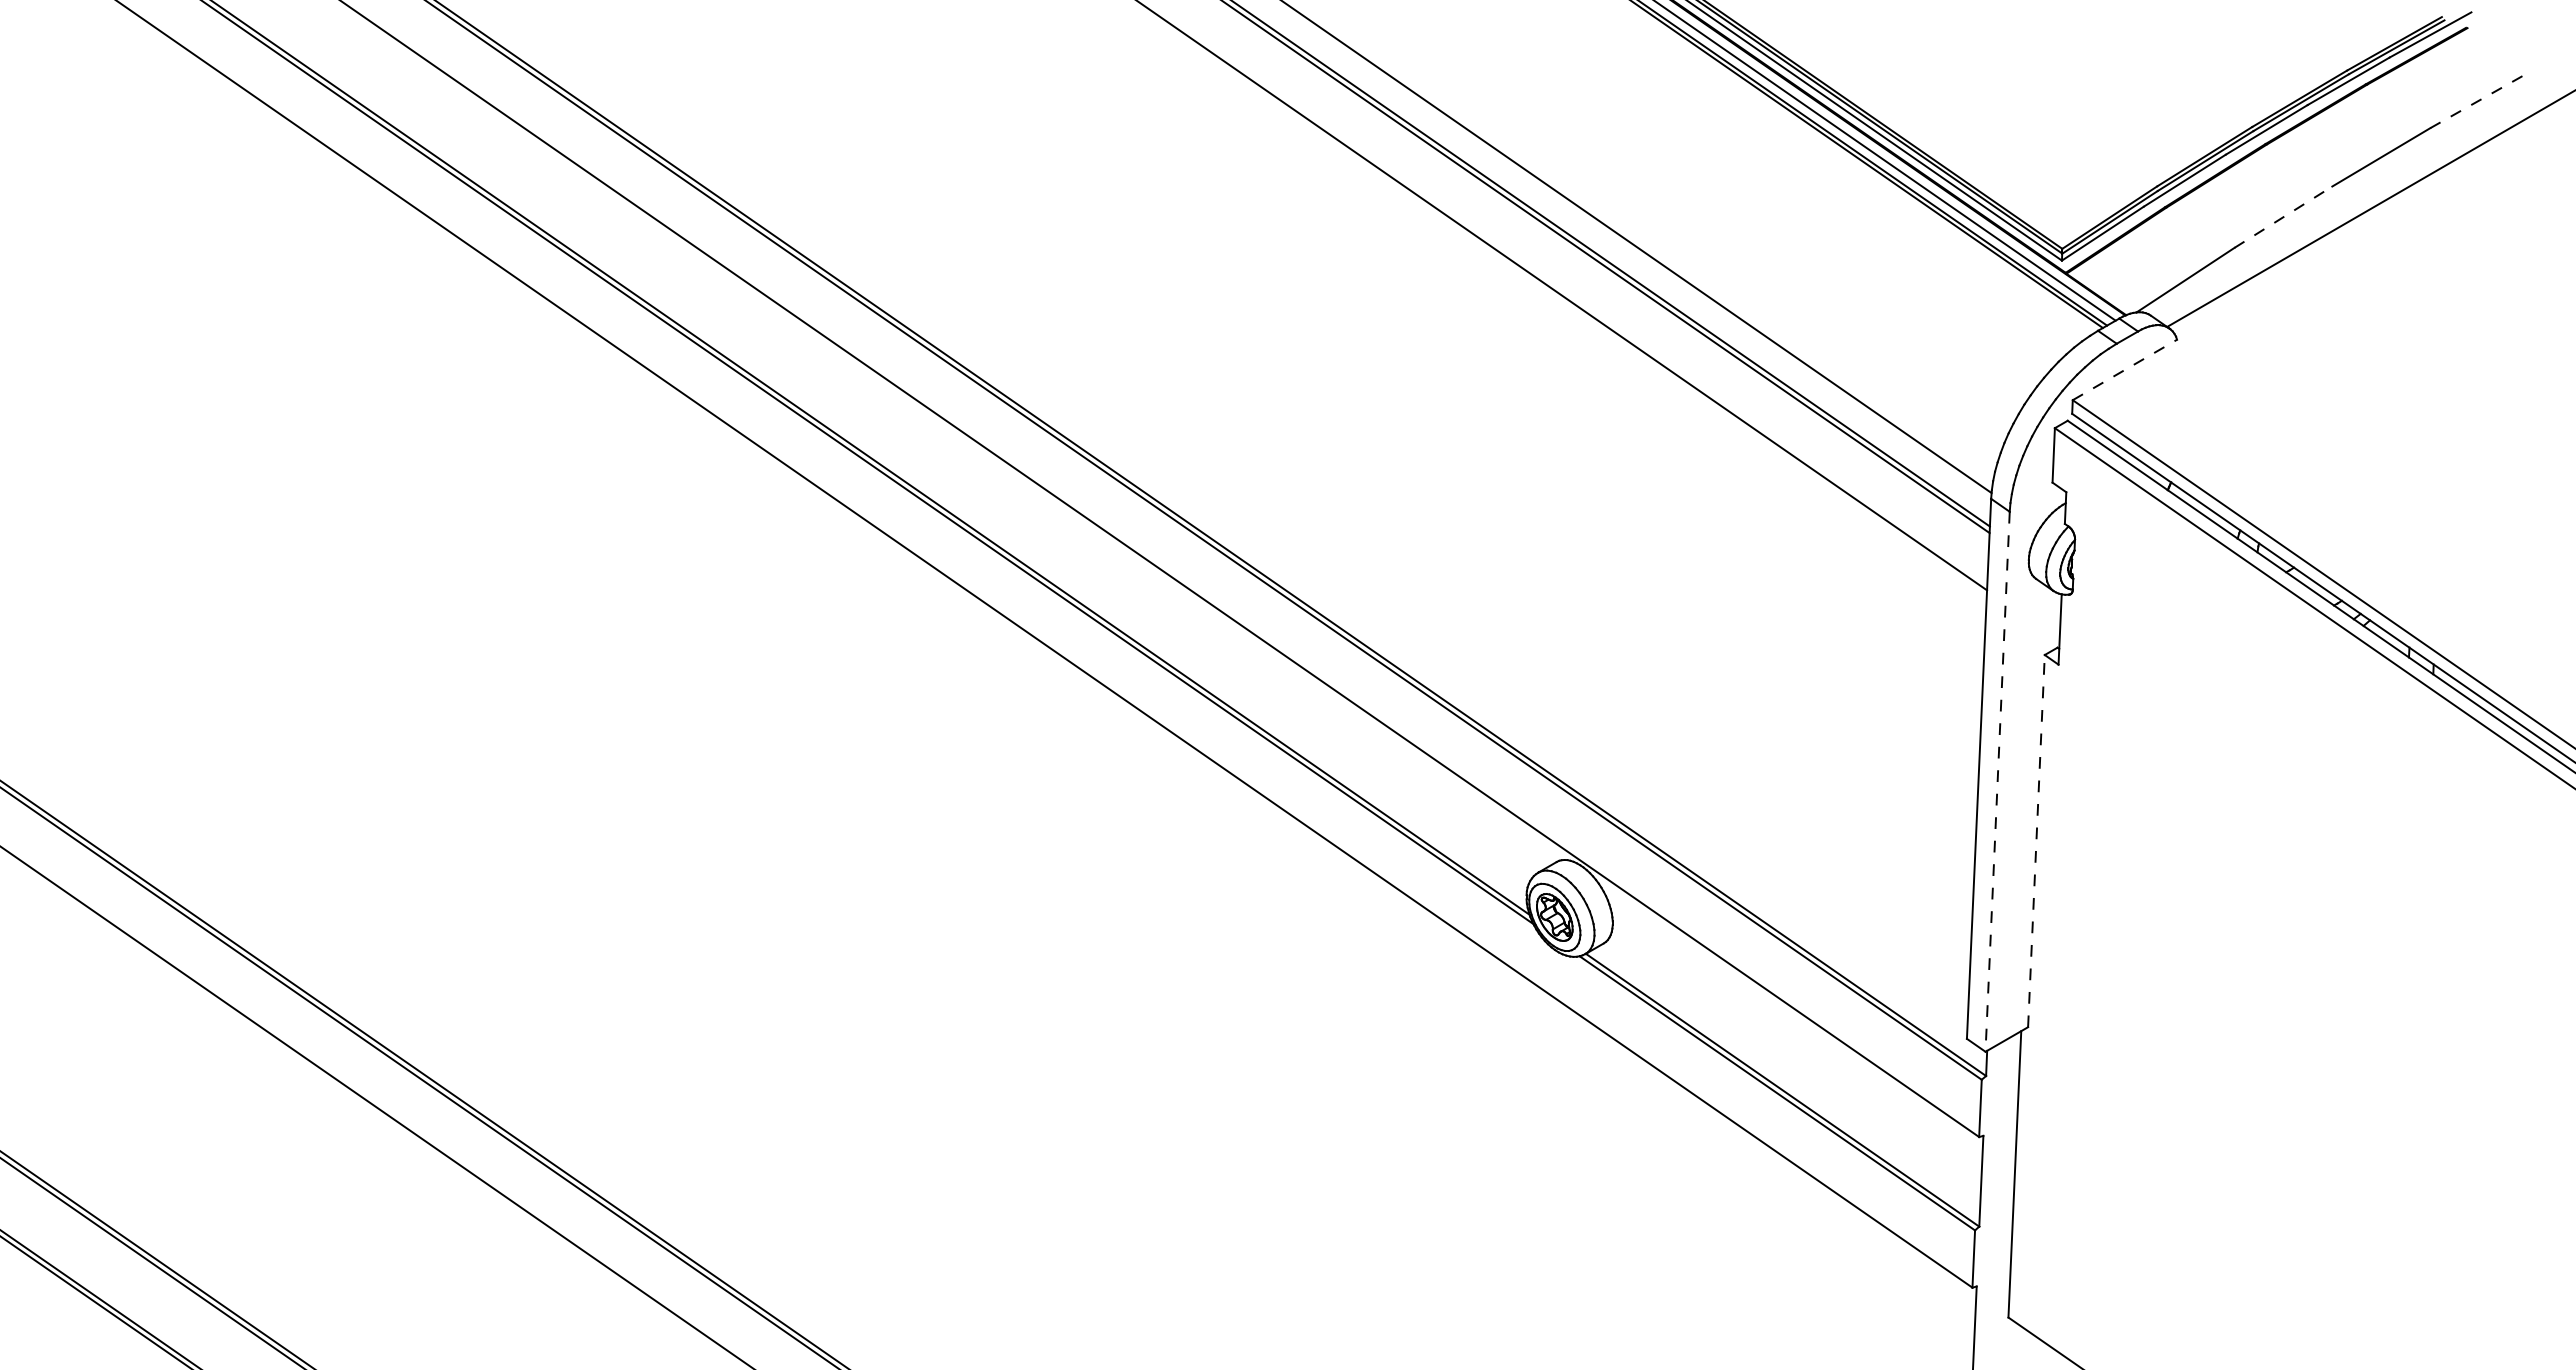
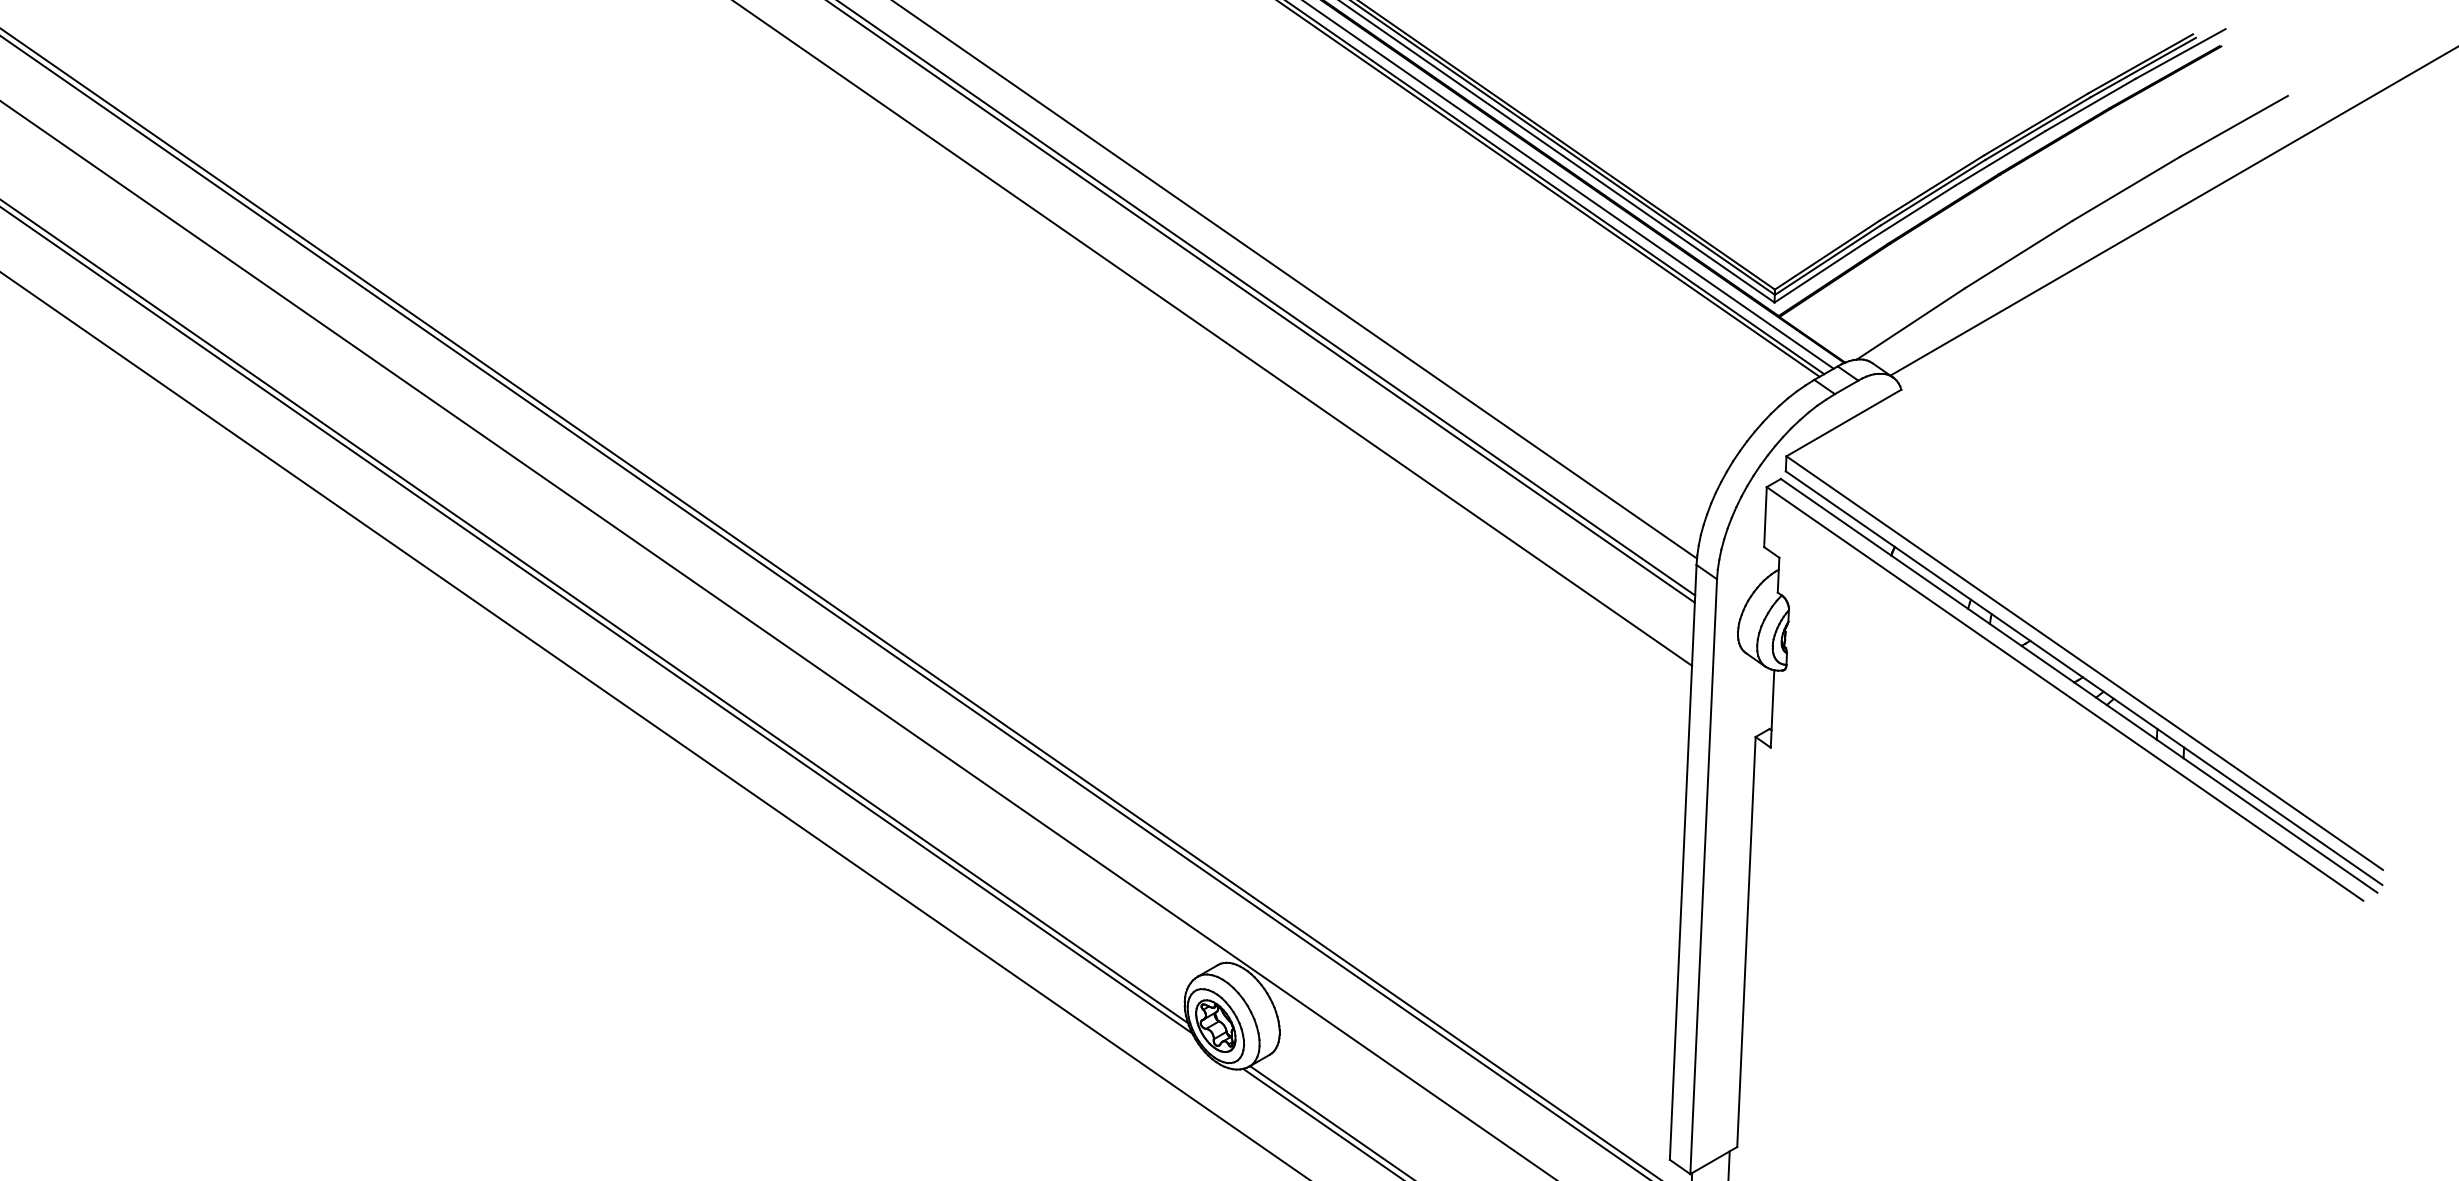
line: (2479, 100) -> (2234, 126), dashed -> solid
line: (2283, 217) -> (2018, 255), dashed -> solid
line: (2125, 369) -> (1844, 422), dashed -> solid
line: (1997, 782) -> (1703, 877), dashed -> solid
line: (2036, 840) -> (1746, 941), dashed -> solid

